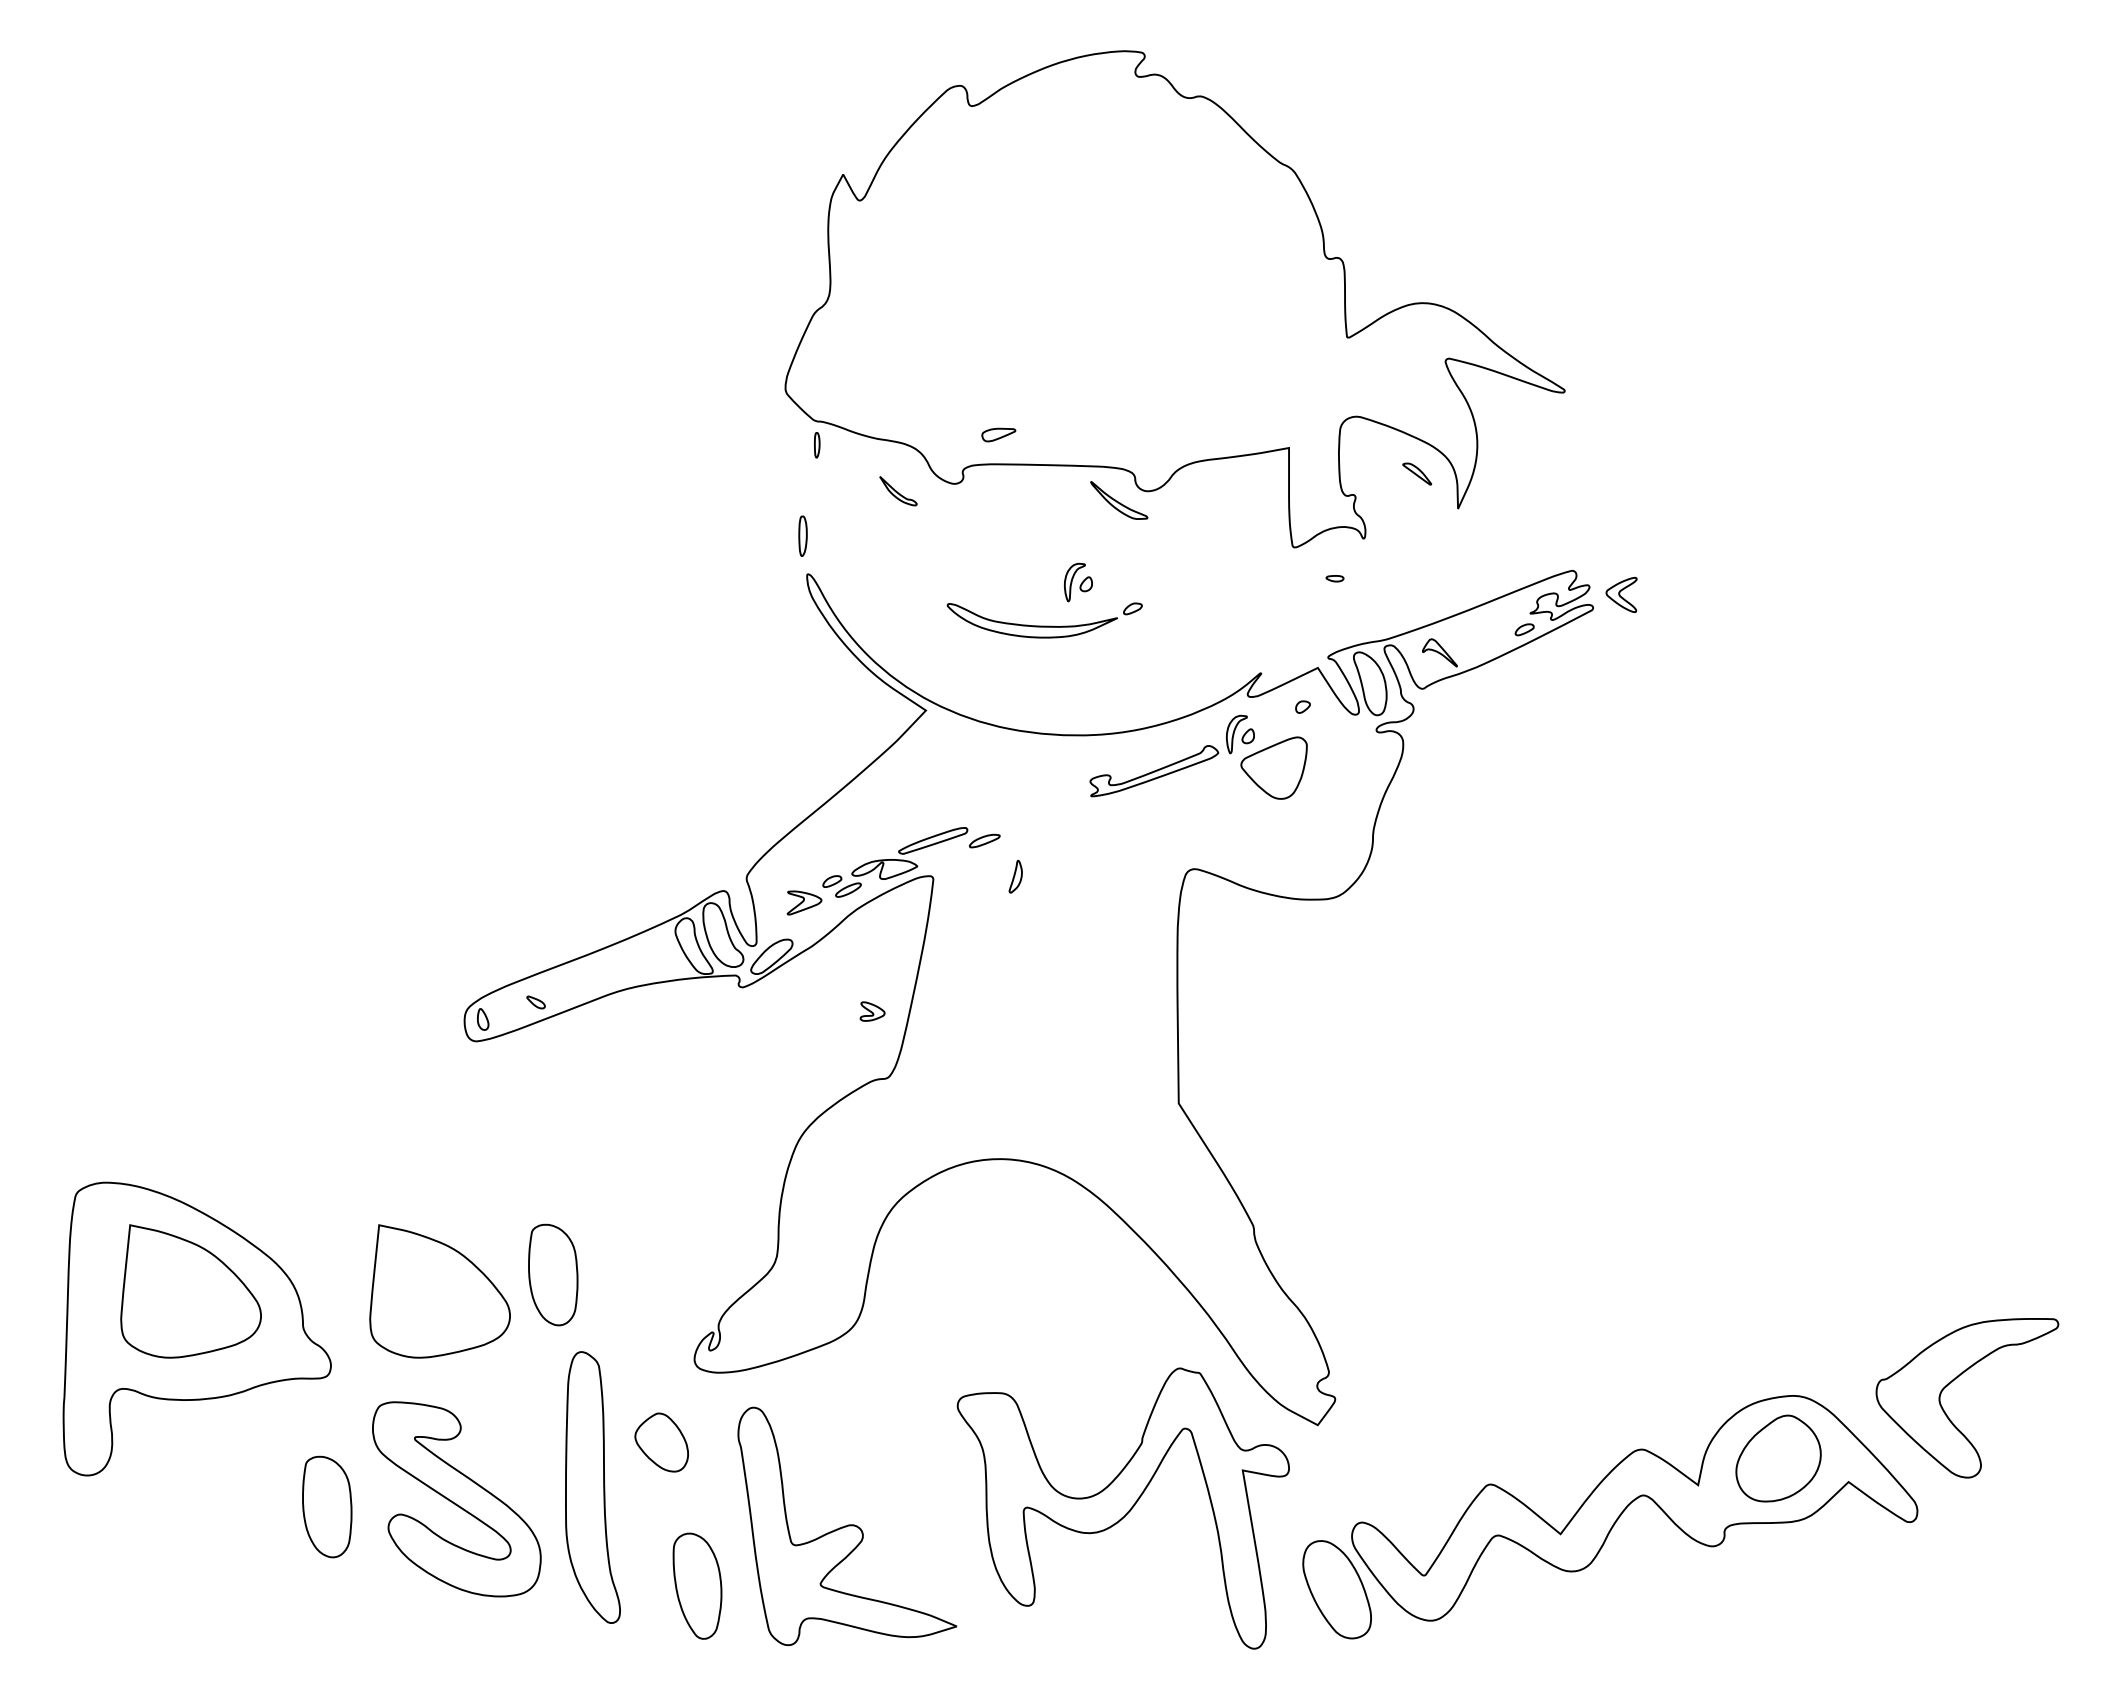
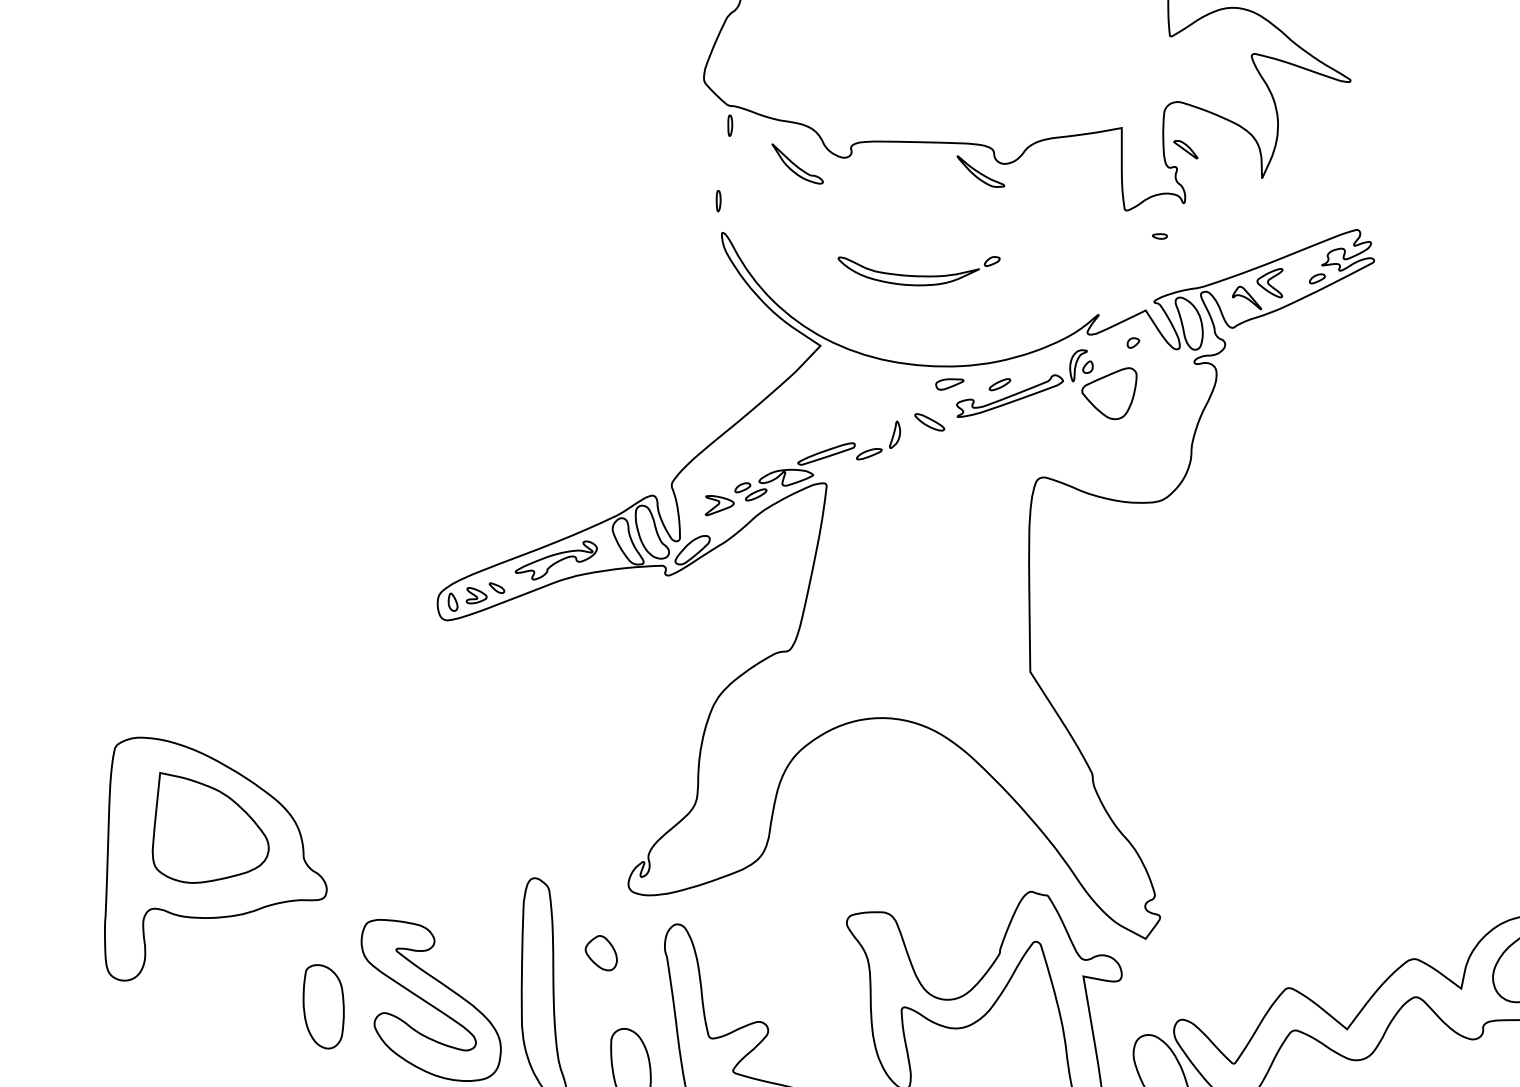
part: (998, 434) -> (949, 384), moved
part: (1417, 473) -> (1186, 149), moved
part: (898, 490) -> (797, 163), size x1.67
part: (803, 535) -> (718, 200), size x0.62
part: (1078, 582) -> (947, 239), removed
part: (1621, 594) -> (1269, 282), moved
part: (1141, 756) -> (999, 384), added
part: (1057, 802) -> (929, 422), added
part: (1015, 876) -> (894, 434), moved
part: (607, 969) -> (556, 560), added
part: (872, 1011) -> (476, 595), moved
part: (553, 1274) -> (511, 813), removed
part: (439, 1291) -> (416, 827), removed
part: (661, 1441) -> (601, 952), size x0.71

